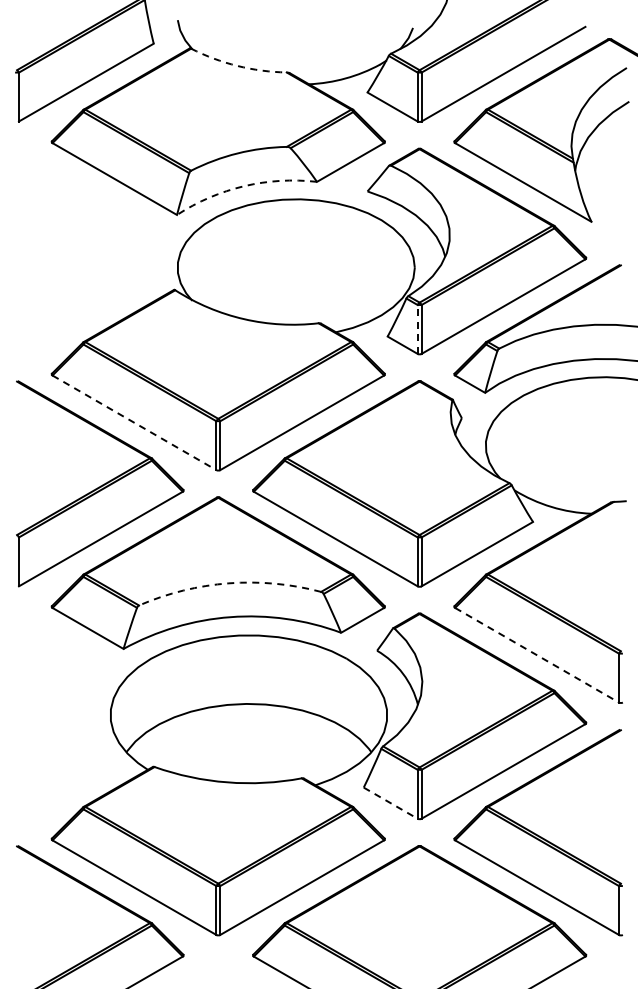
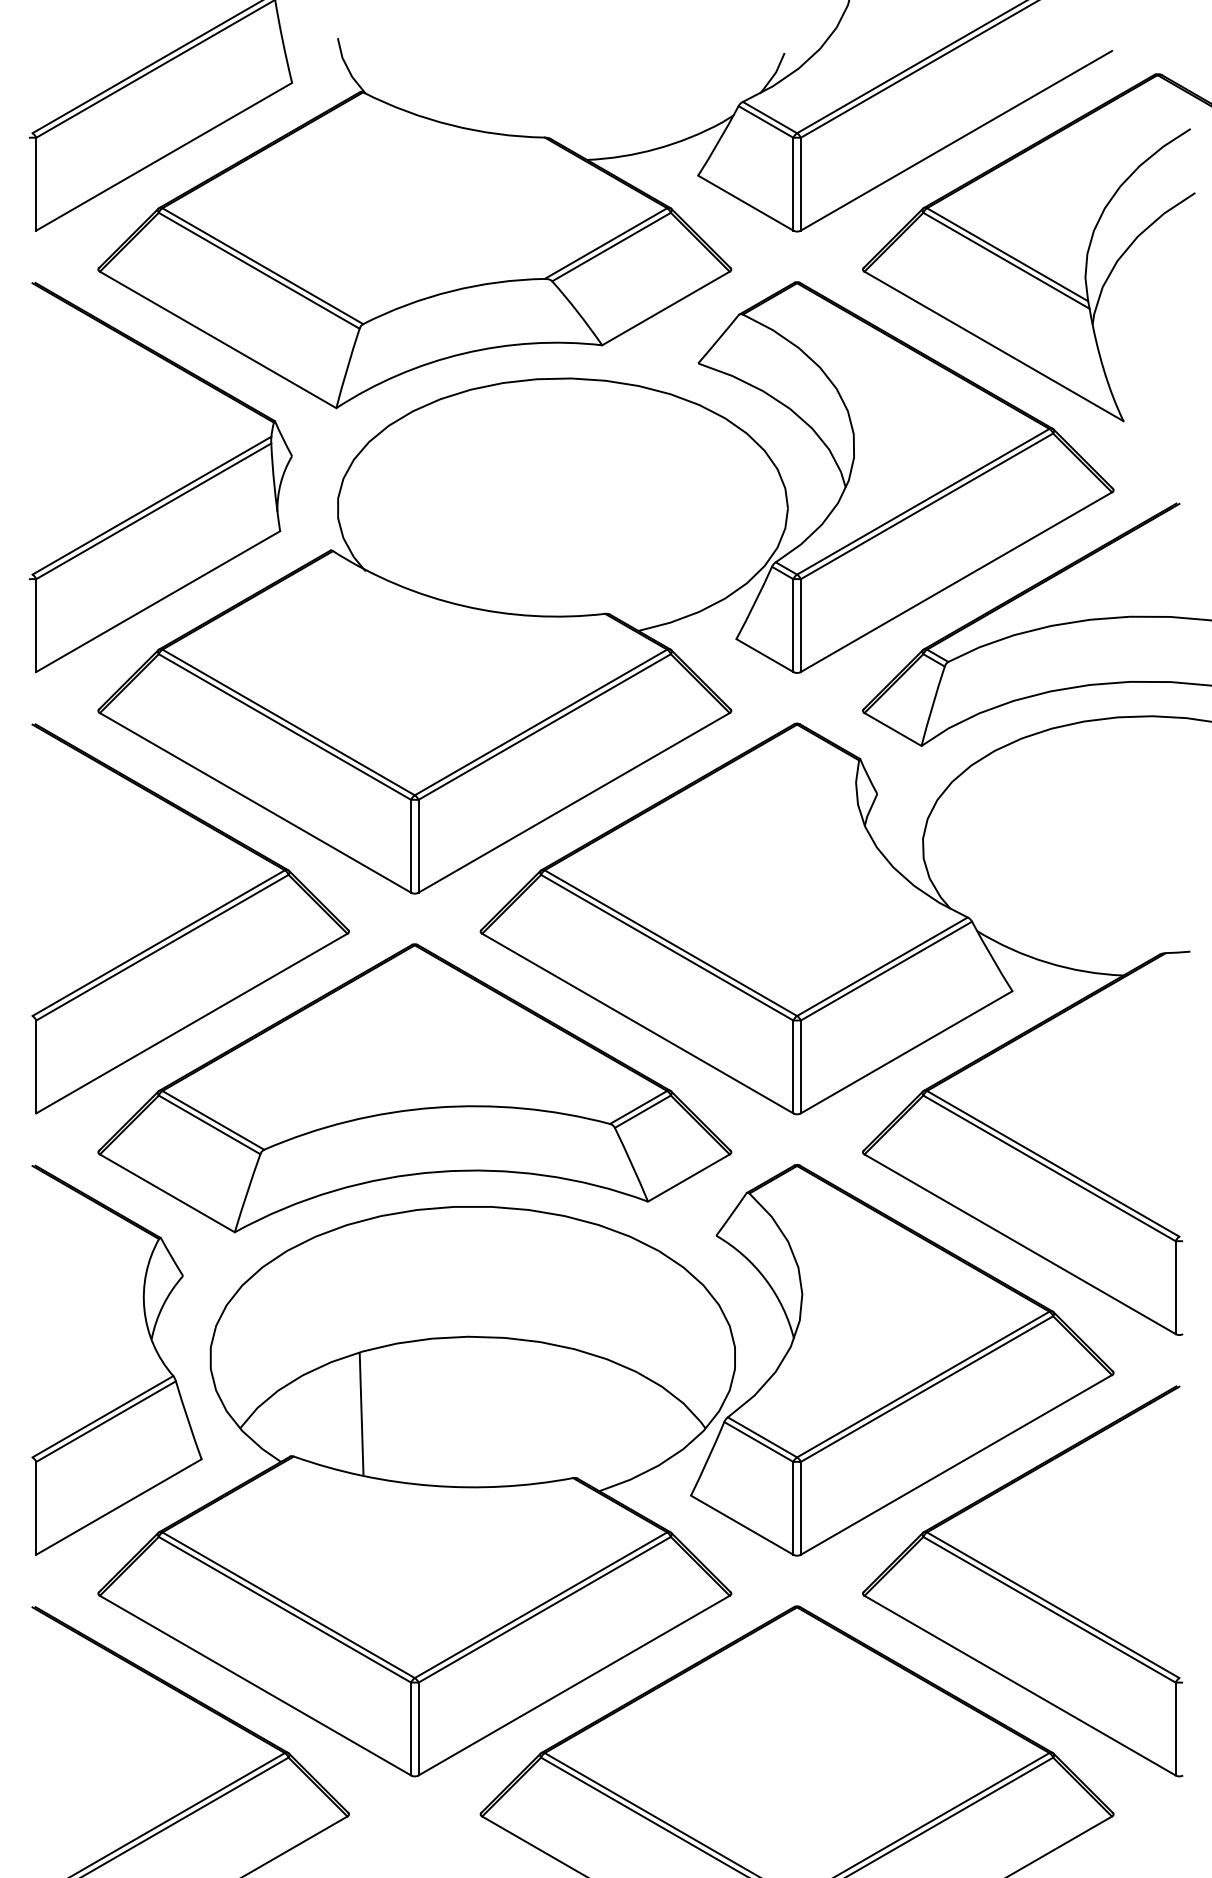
arc: (237, 66) -> (451, 126), dashed -> solid
arc: (244, 186) -> (464, 354), dashed -> solid
part: (89, 259) -> (170, 492), added
line: (417, 328) -> (793, 623), dashed -> solid
line: (134, 422) -> (255, 802), dashed -> solid
arc: (228, 583) -> (434, 1108), dashed -> solid
line: (537, 655) -> (1020, 1244), dashed -> solid
part: (80, 710) -> (153, 1349), added
line: (190, 744) -> (361, 1413), added
line: (391, 803) -> (743, 1525), dashed -> solid

